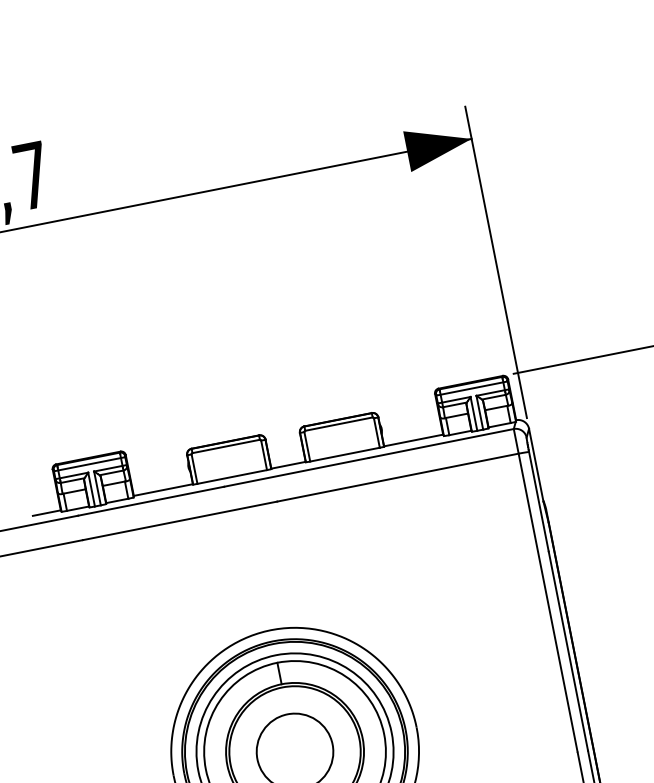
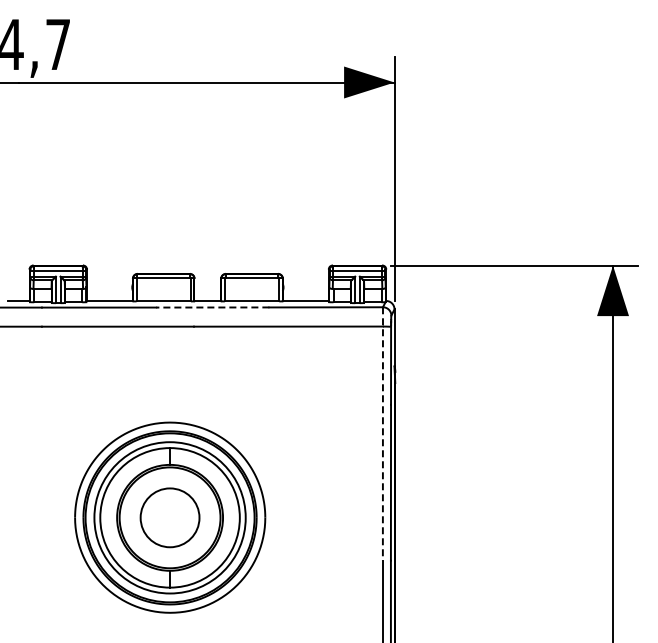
line: (296, 472) -> (212, 307), solid -> dashed
line: (544, 589) -> (382, 432), solid -> dashed

